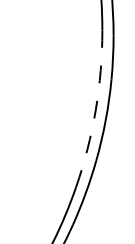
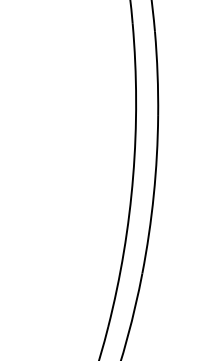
arc: (95, 109) -> (132, 175), dashed -> solid

